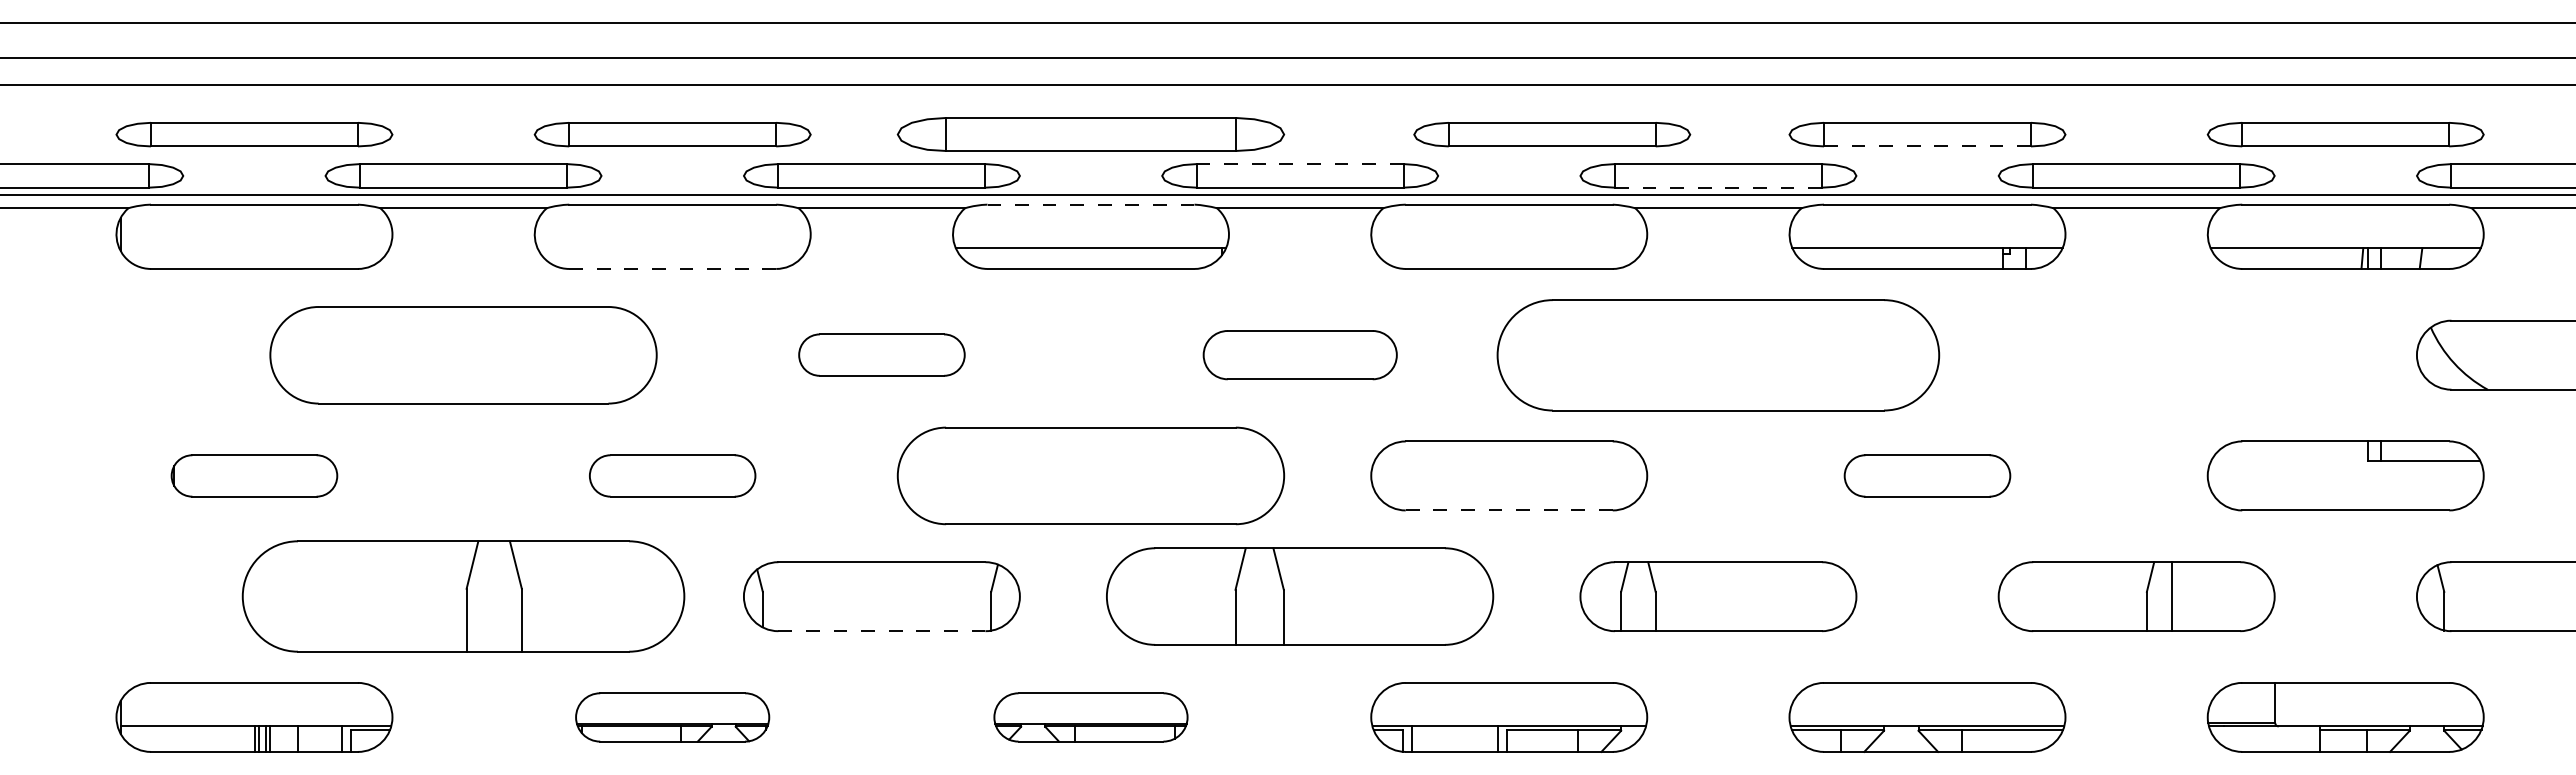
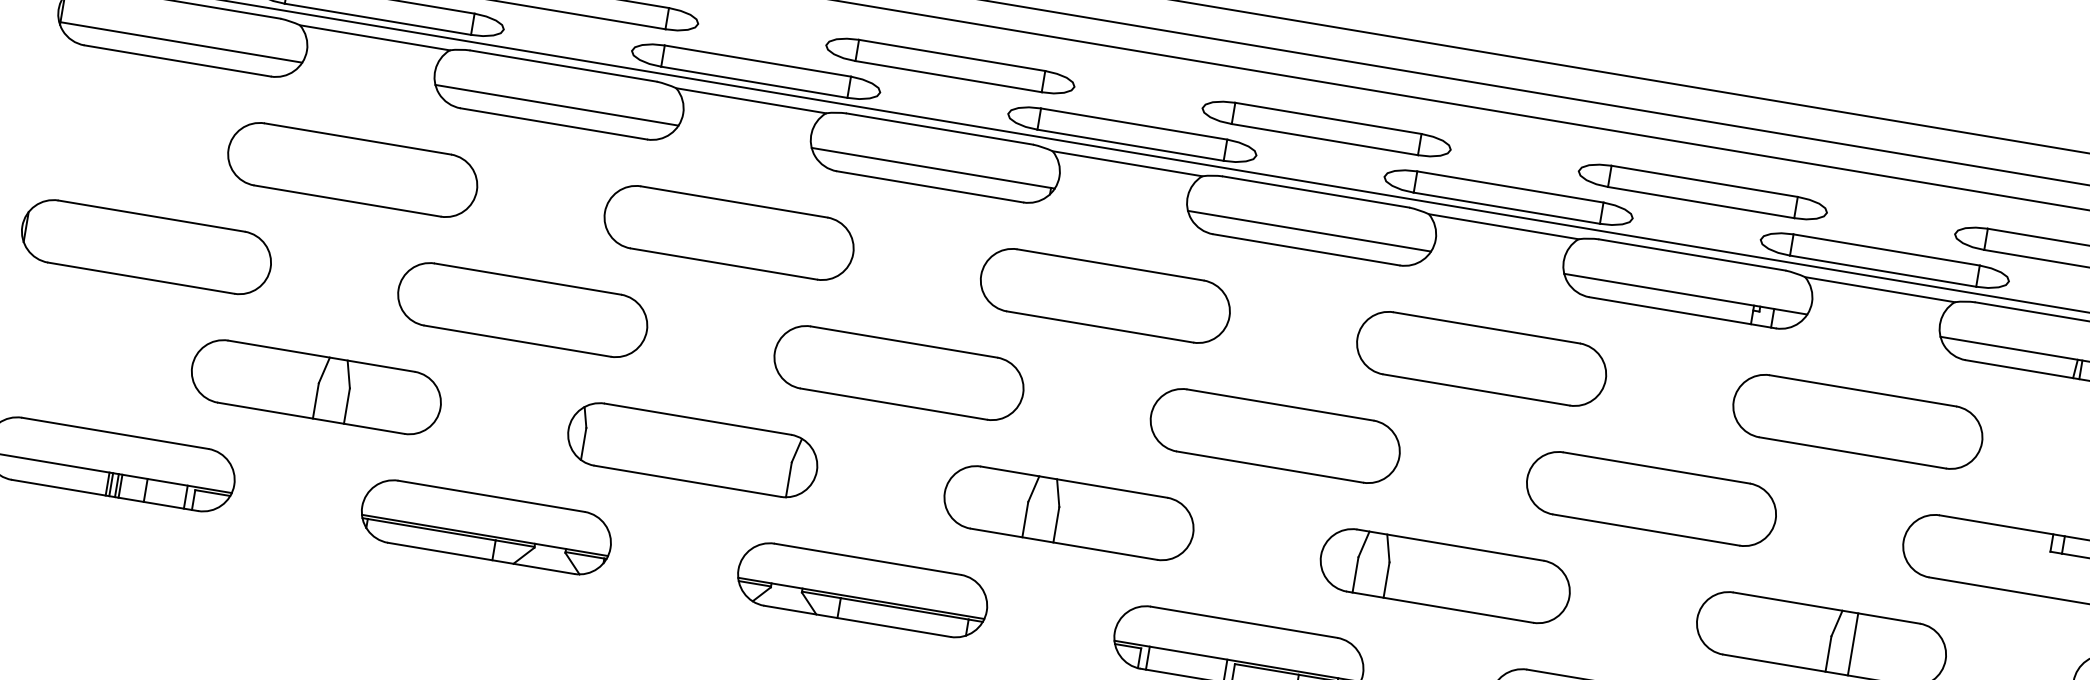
part: (1090, 134) -> (949, 65), size x0.71
part: (1552, 134) -> (1326, 128), moved
line: (1927, 146) -> (1701, 202), dashed -> solid
line: (1300, 164) -> (1134, 124), dashed -> solid
line: (1718, 187) -> (1506, 208), dashed -> solid
line: (1090, 204) -> (939, 128), dashed -> solid
line: (254, 248) -> (180, 42), added
line: (672, 248) -> (556, 105), added
line: (1509, 248) -> (1309, 231), added
line: (673, 268) -> (554, 123), dashed -> solid
part: (463, 354) -> (352, 169), size x0.71
part: (881, 354) -> (728, 232), size x1.67
part: (1300, 354) -> (1105, 295), size x1.43
part: (1718, 354) -> (1481, 358), size x0.62
part: (2136, 354) -> (1857, 421), added
part: (254, 475) -> (146, 246), size x1.67
part: (672, 475) -> (522, 309), size x1.67
part: (1090, 475) -> (898, 372), size x0.71
part: (1927, 475) -> (1651, 498), size x1.67
line: (1509, 510) -> (1270, 467), dashed -> solid
part: (463, 596) -> (316, 387), size x0.62
part: (1300, 596) -> (1069, 513), size x0.71
line: (882, 631) -> (688, 481), dashed -> solid
part: (672, 717) -> (486, 527), size x1.43
part: (1090, 717) -> (862, 590), size x1.43

